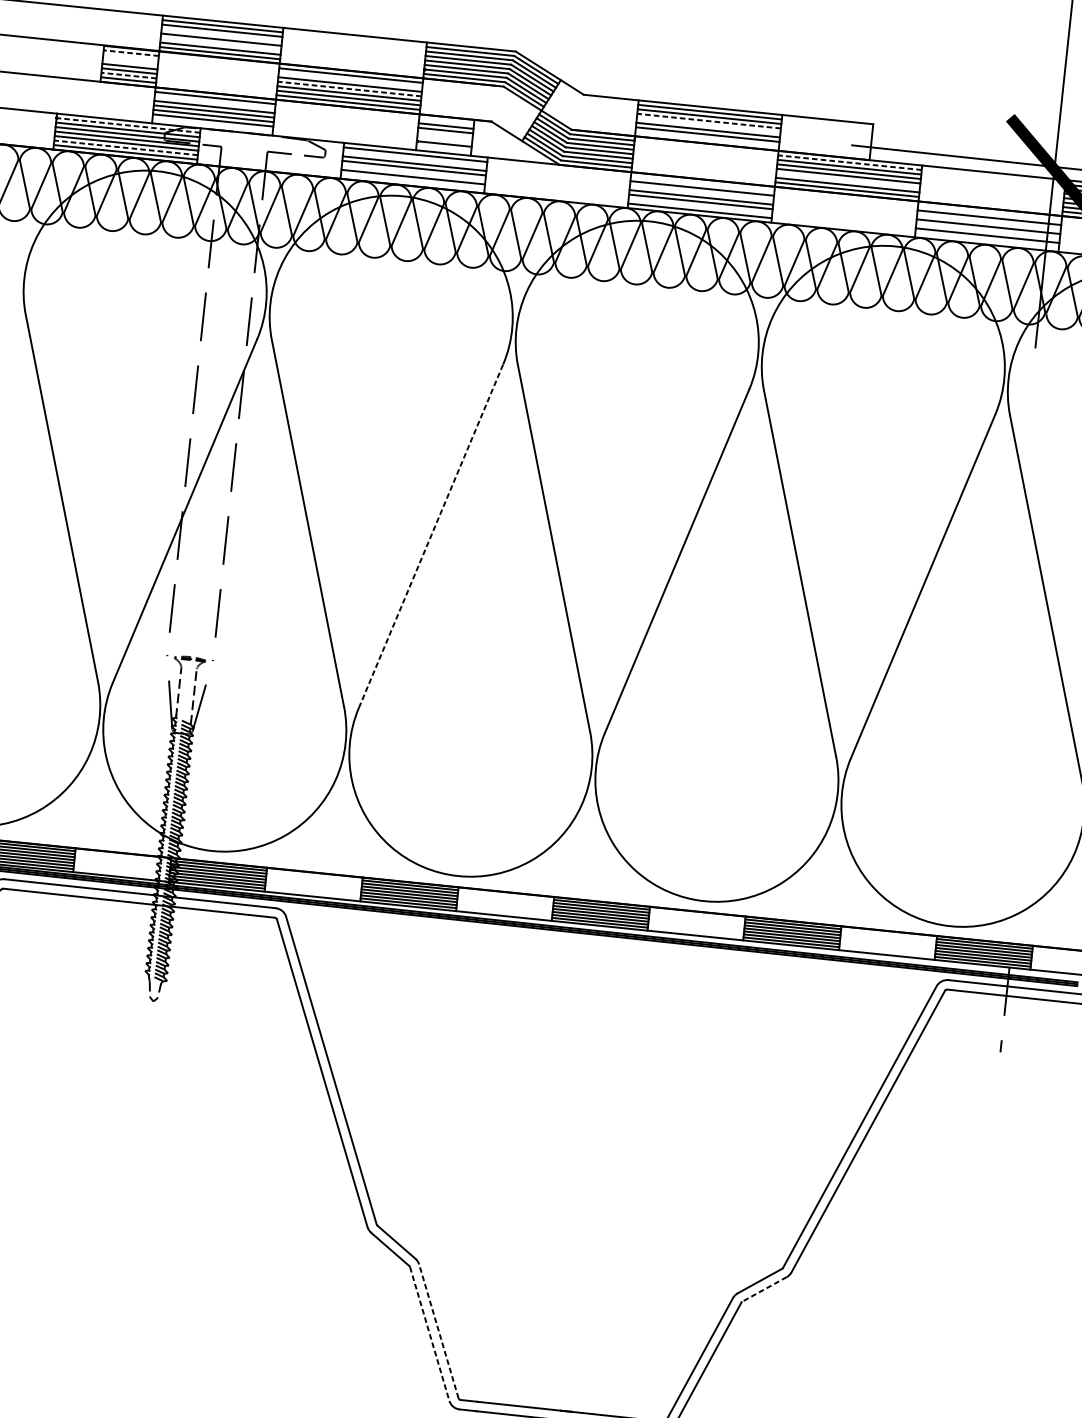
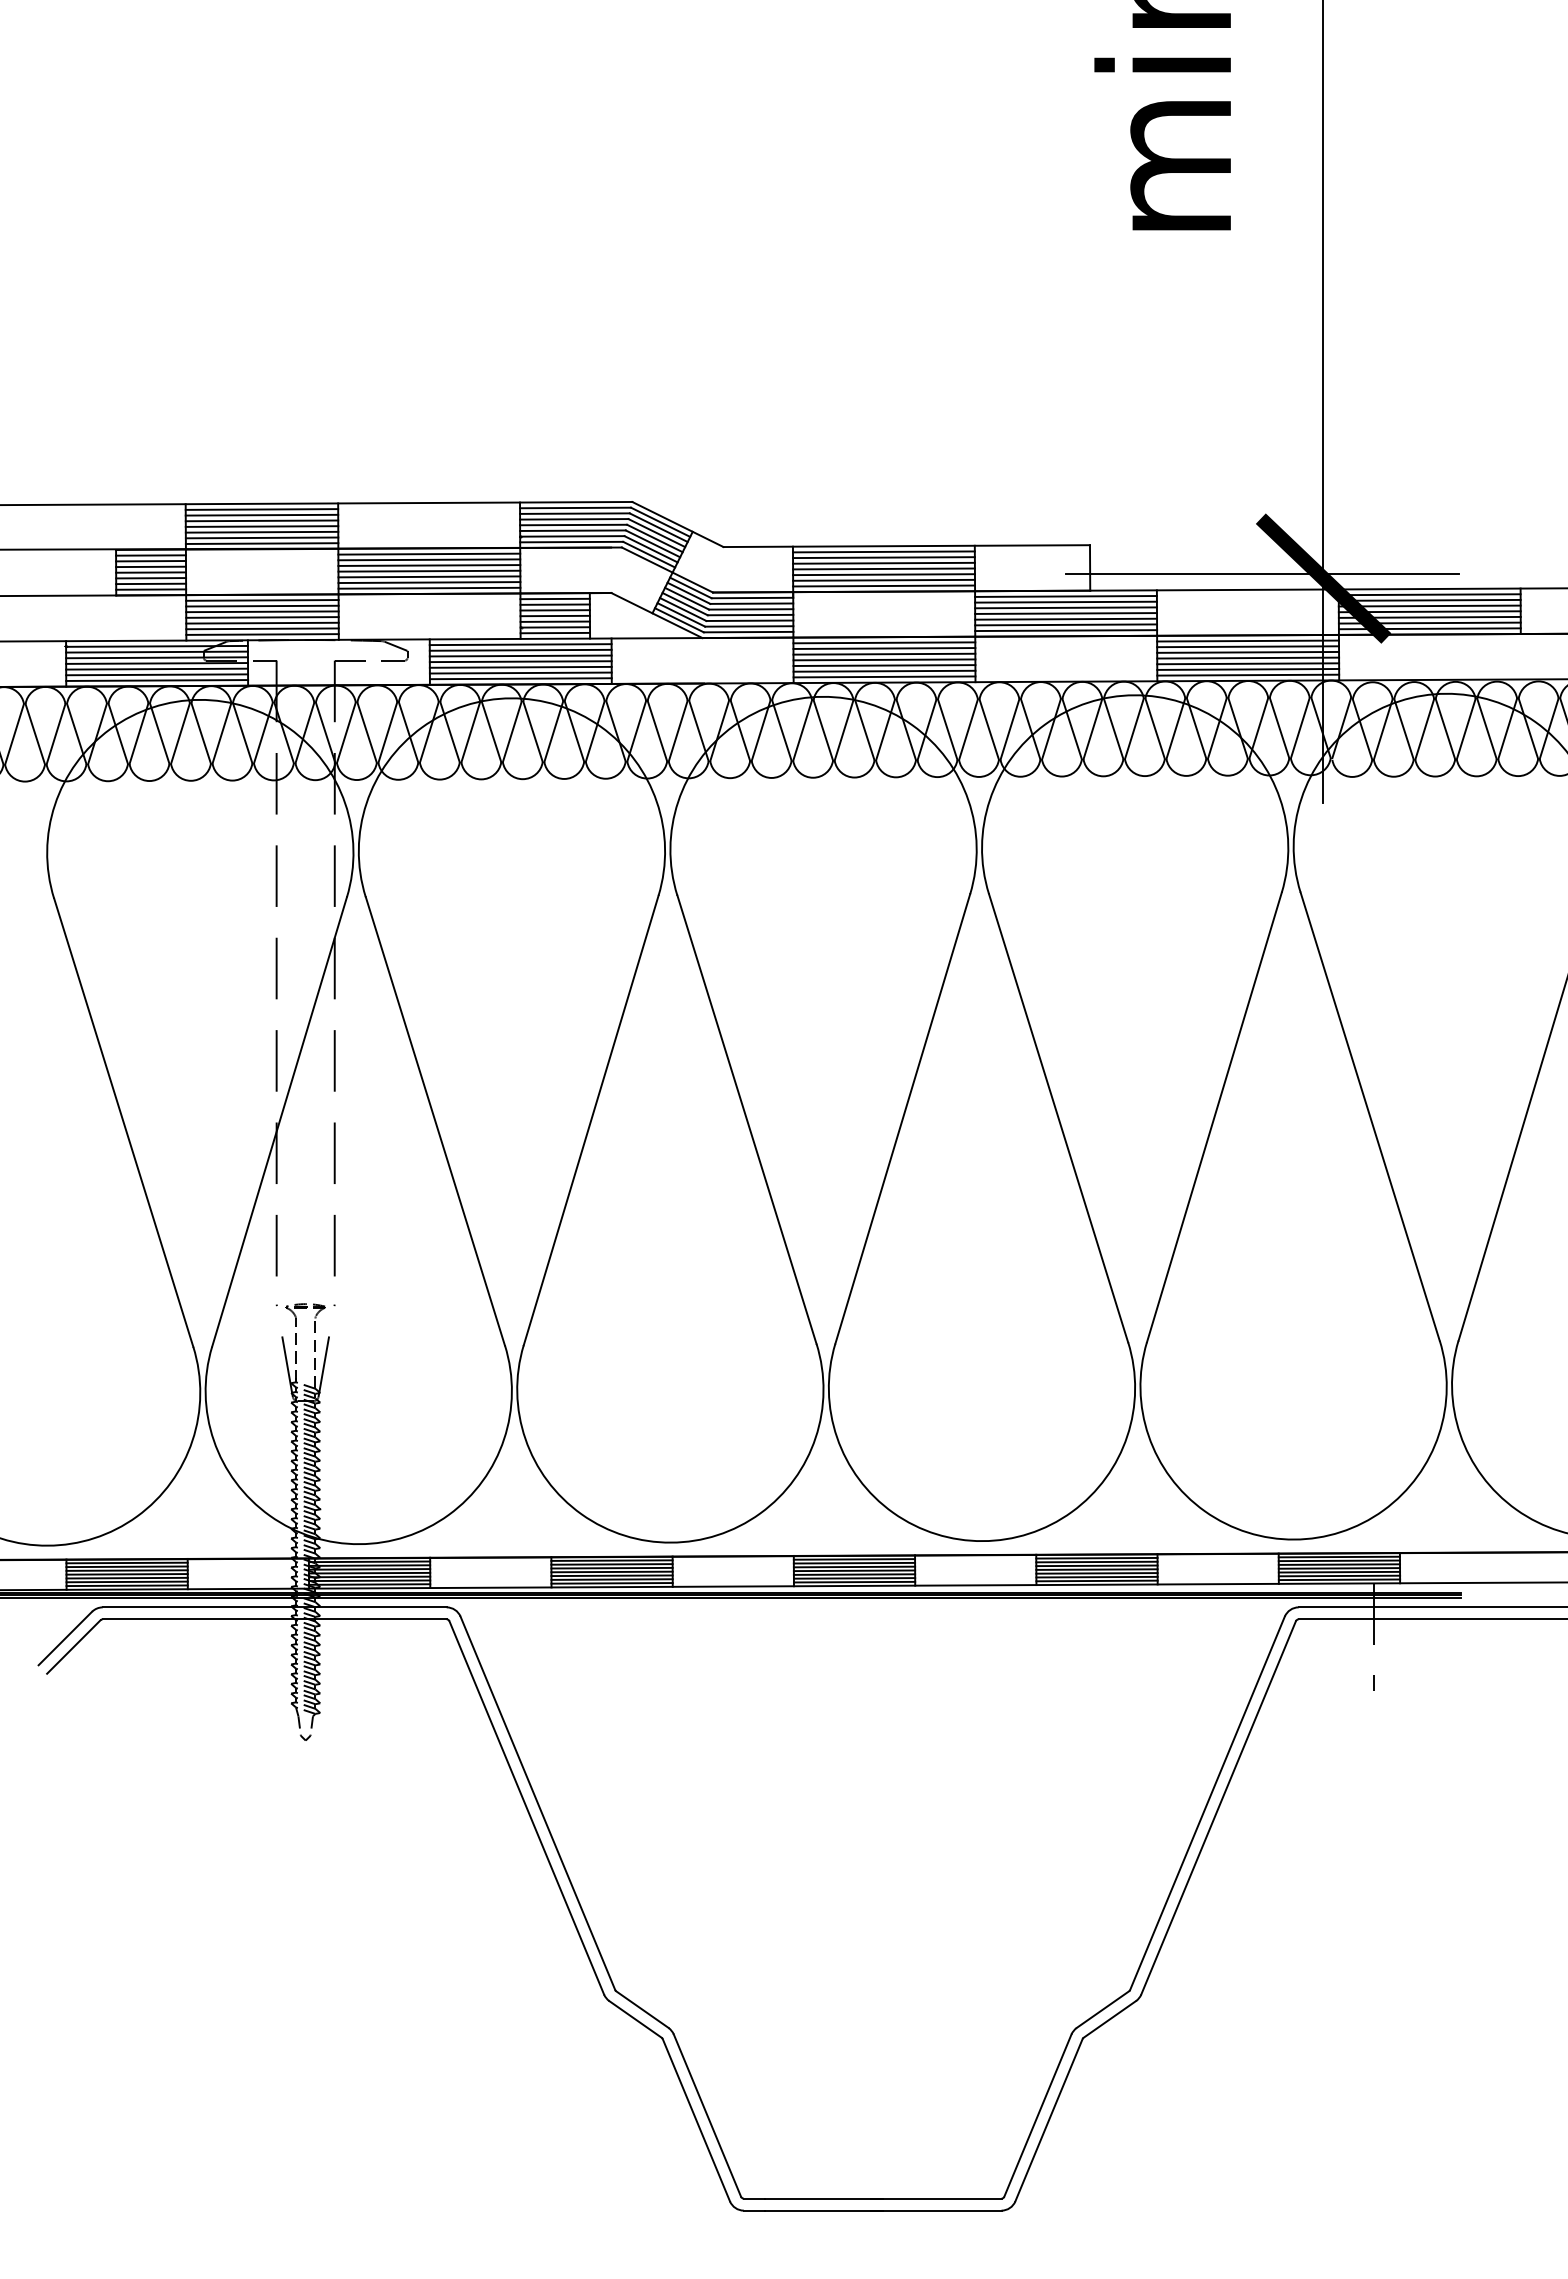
line: (221, 34) -> (261, 520), added
line: (220, 43) -> (261, 531), added
line: (131, 53) -> (151, 555), dashed -> solid
line: (130, 57) -> (150, 561), added
line: (129, 61) -> (150, 566), added
line: (129, 75) -> (151, 583), dashed -> solid
line: (350, 79) -> (429, 559), added
line: (349, 89) -> (429, 571), dashed -> solid
line: (215, 102) -> (262, 605), added
line: (446, 121) -> (554, 598), added
line: (708, 121) -> (883, 563), dashed -> solid
line: (212, 124) -> (262, 634), added
line: (127, 125) -> (156, 646), dashed -> solid
line: (708, 125) -> (883, 568), added
line: (444, 134) -> (554, 615), added
line: (707, 138) -> (884, 585), added
line: (444, 139) -> (554, 621), added
line: (126, 147) -> (157, 674), dashed -> solid
line: (444, 148) -> (555, 632), added
line: (414, 158) -> (520, 649), added
line: (849, 162) -> (1065, 596), dashed -> solid
line: (413, 171) -> (520, 666), added
line: (848, 180) -> (1066, 618), added
line: (412, 181) -> (520, 678), added
line: (702, 183) -> (884, 642), added
line: (701, 192) -> (884, 653), added
line: (700, 205) -> (884, 670), added
line: (990, 212) -> (1248, 640), added
line: (989, 221) -> (1248, 651), added
line: (988, 230) -> (1248, 663), added
line: (987, 239) -> (1248, 674), added
line: (431, 536) -> (591, 1120), dashed -> solid
line: (764, 1289) -> (1109, 2019), dashed -> solid
line: (438, 1331) -> (707, 2115), dashed -> solid
line: (429, 1334) -> (696, 2120), dashed -> solid

